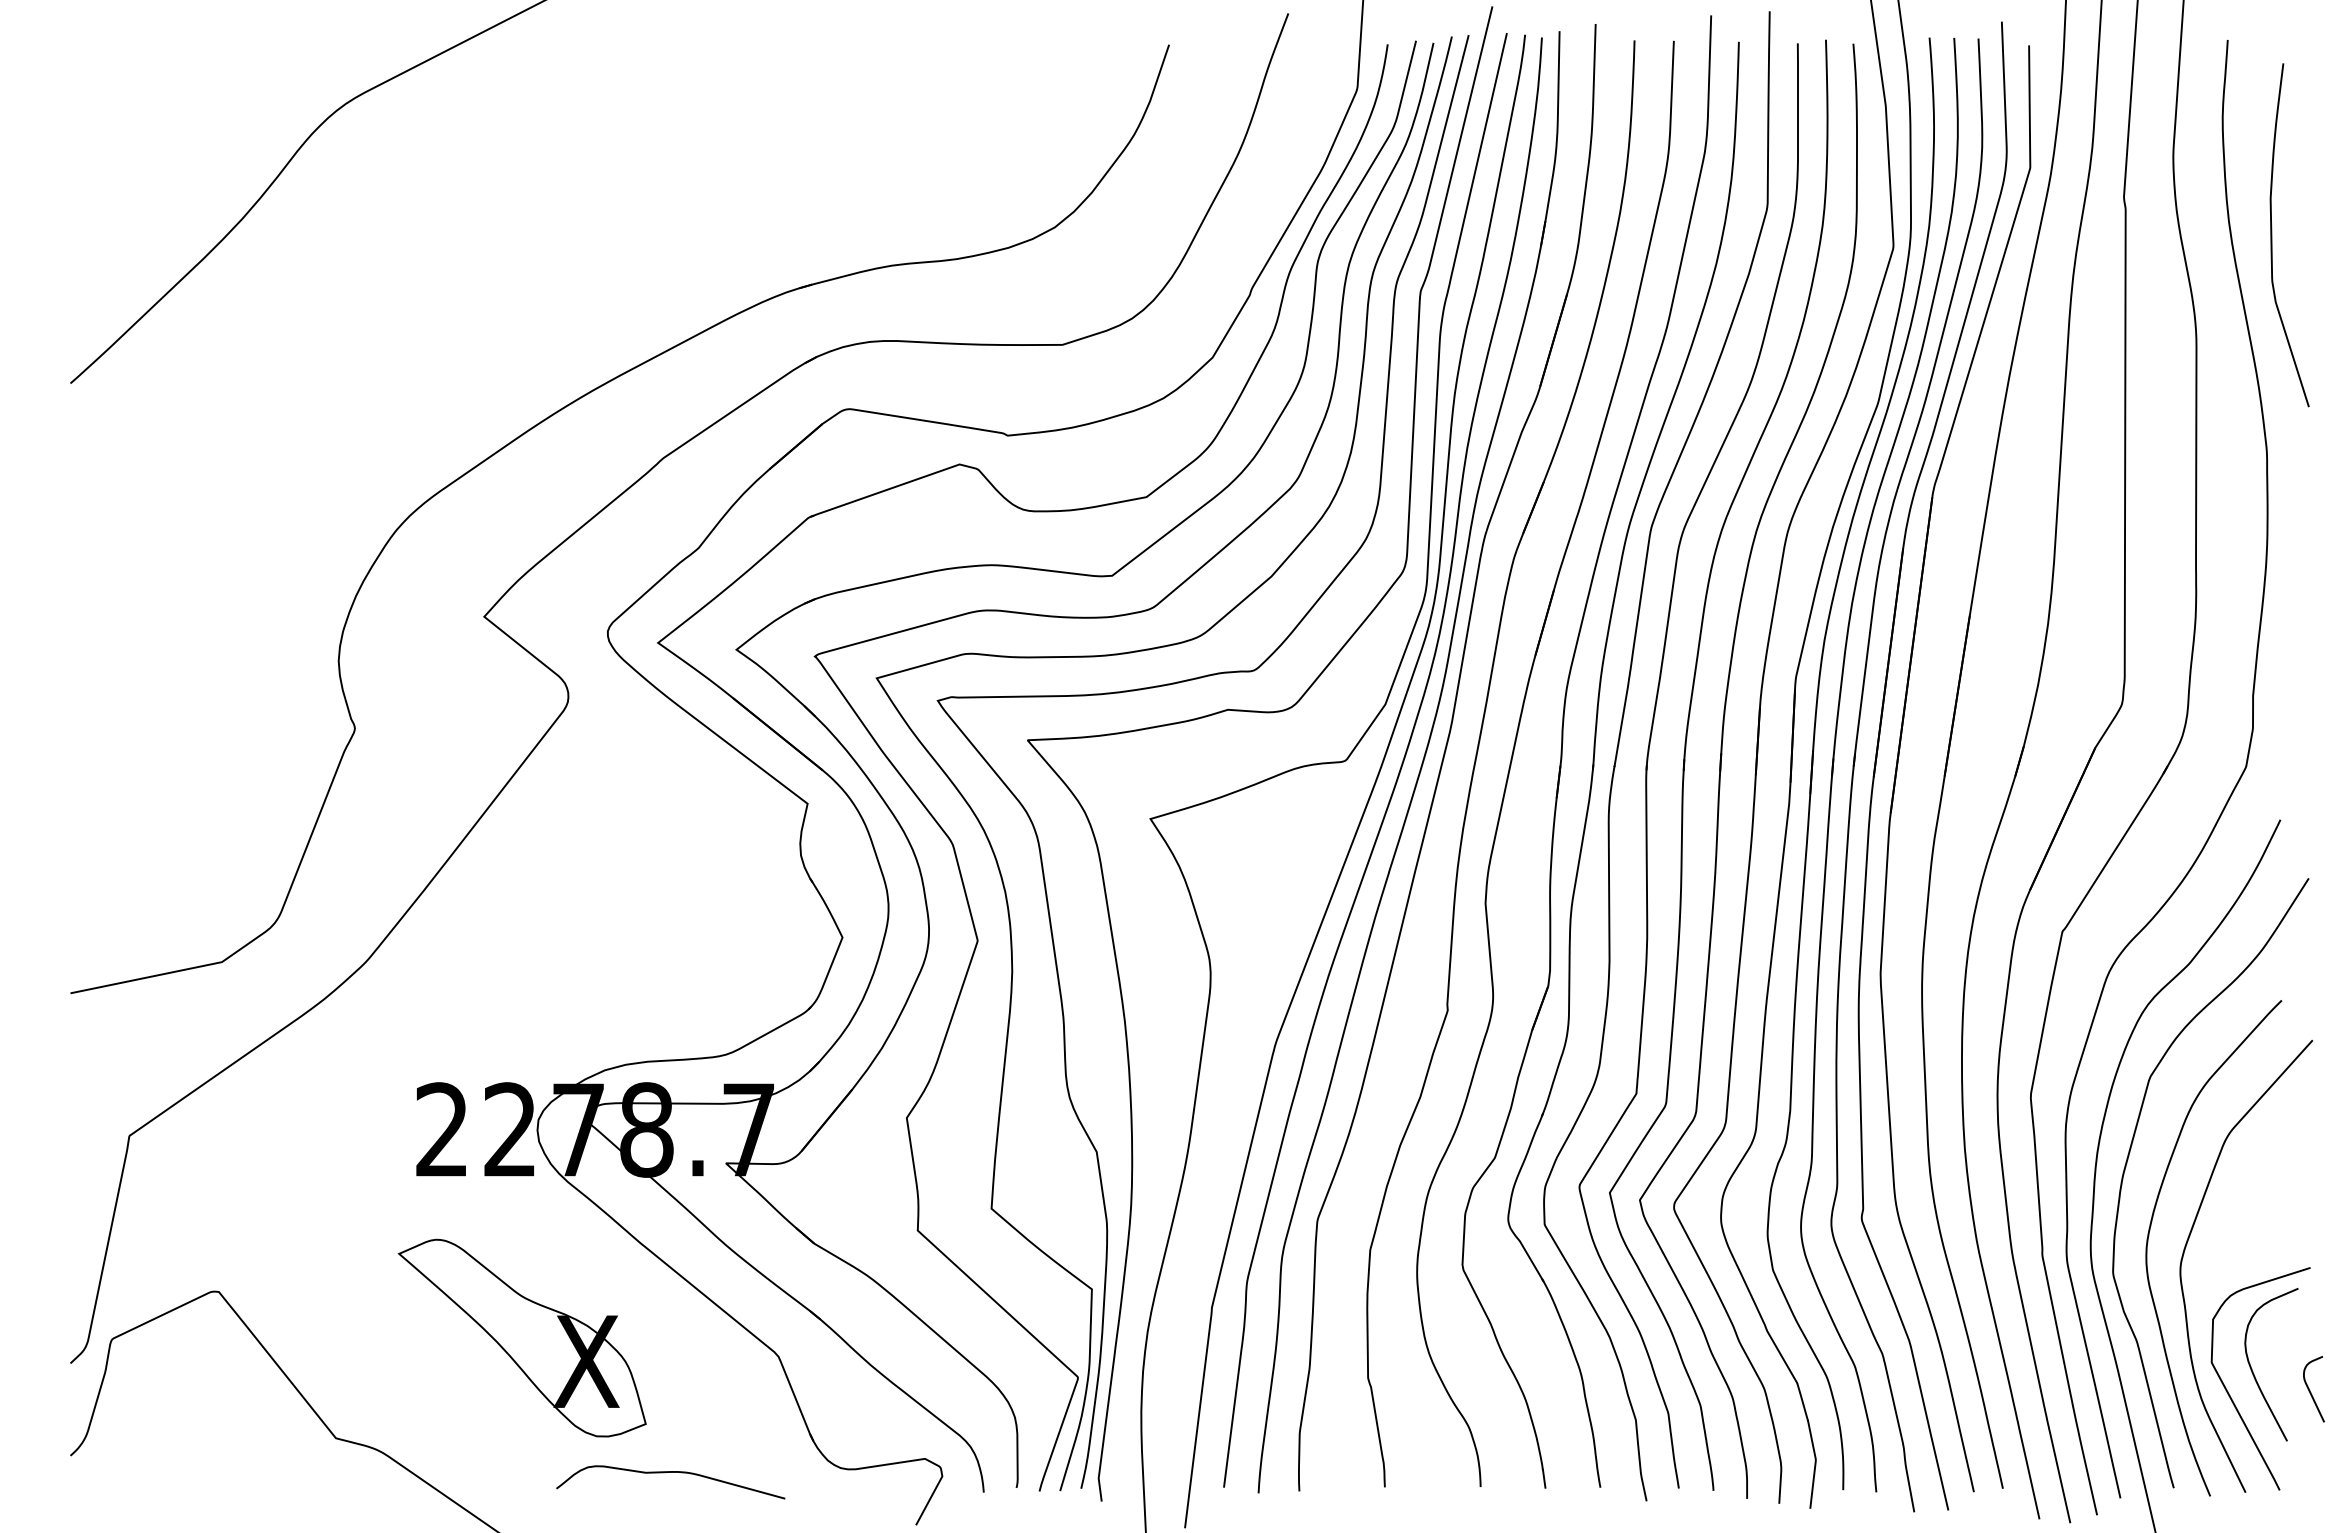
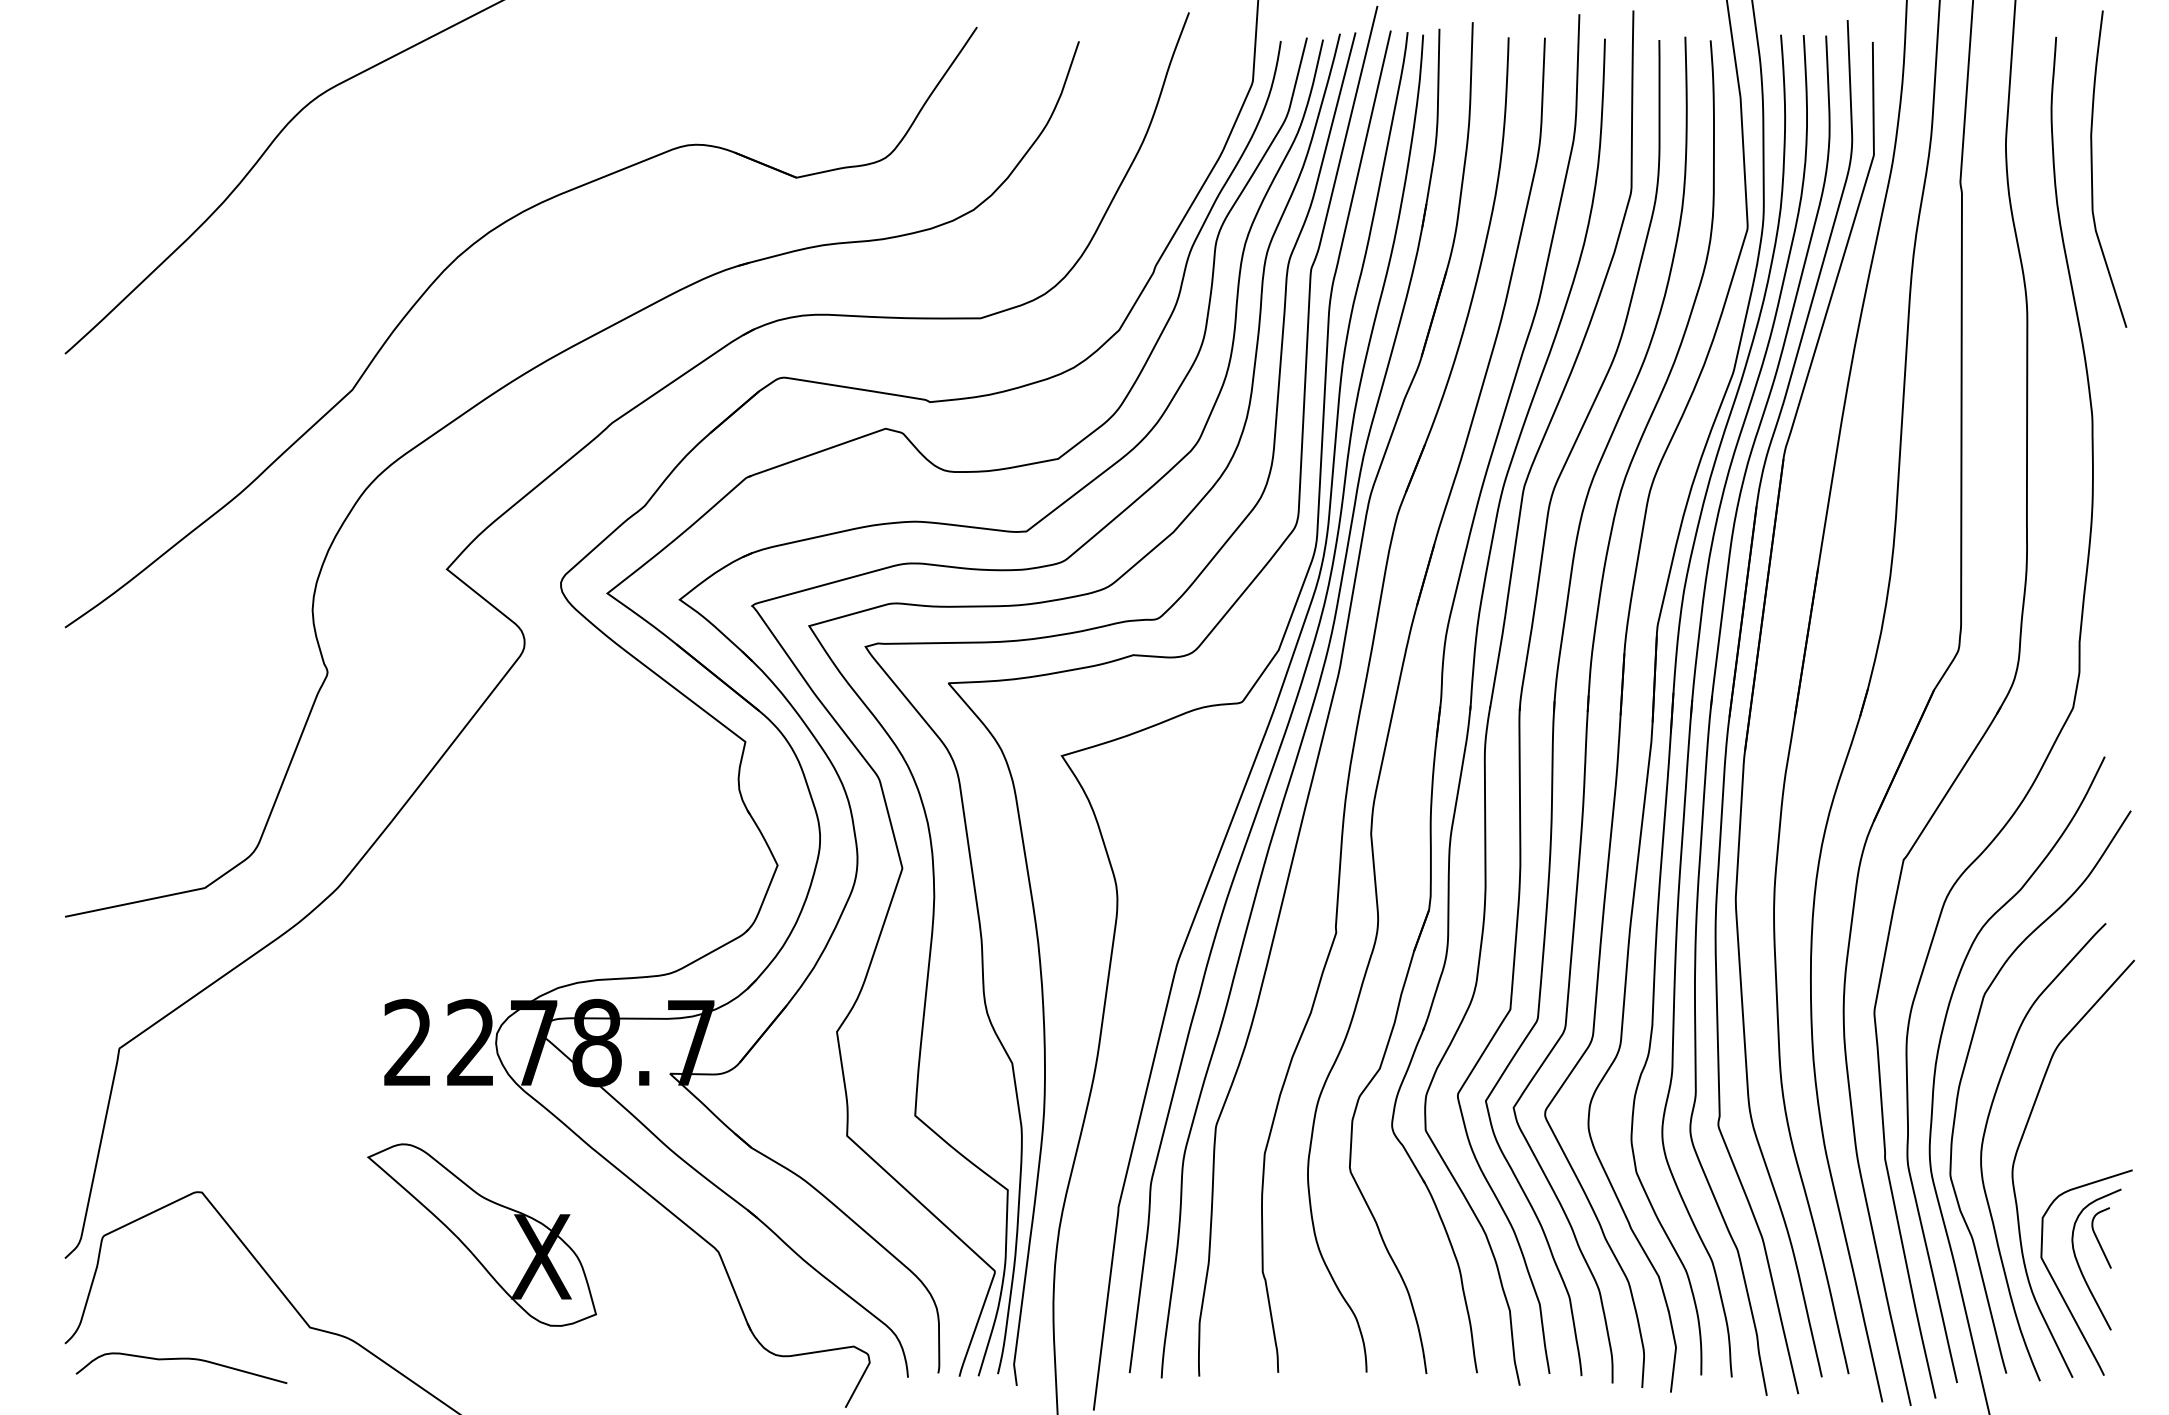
curve: (2272, 235) -> (2092, 169), moved
part: (500, 276) -> (461, 255), added
curve: (2310, 1390) -> (2098, 1239), moved
curve: (670, 1472) -> (181, 1359), moved

